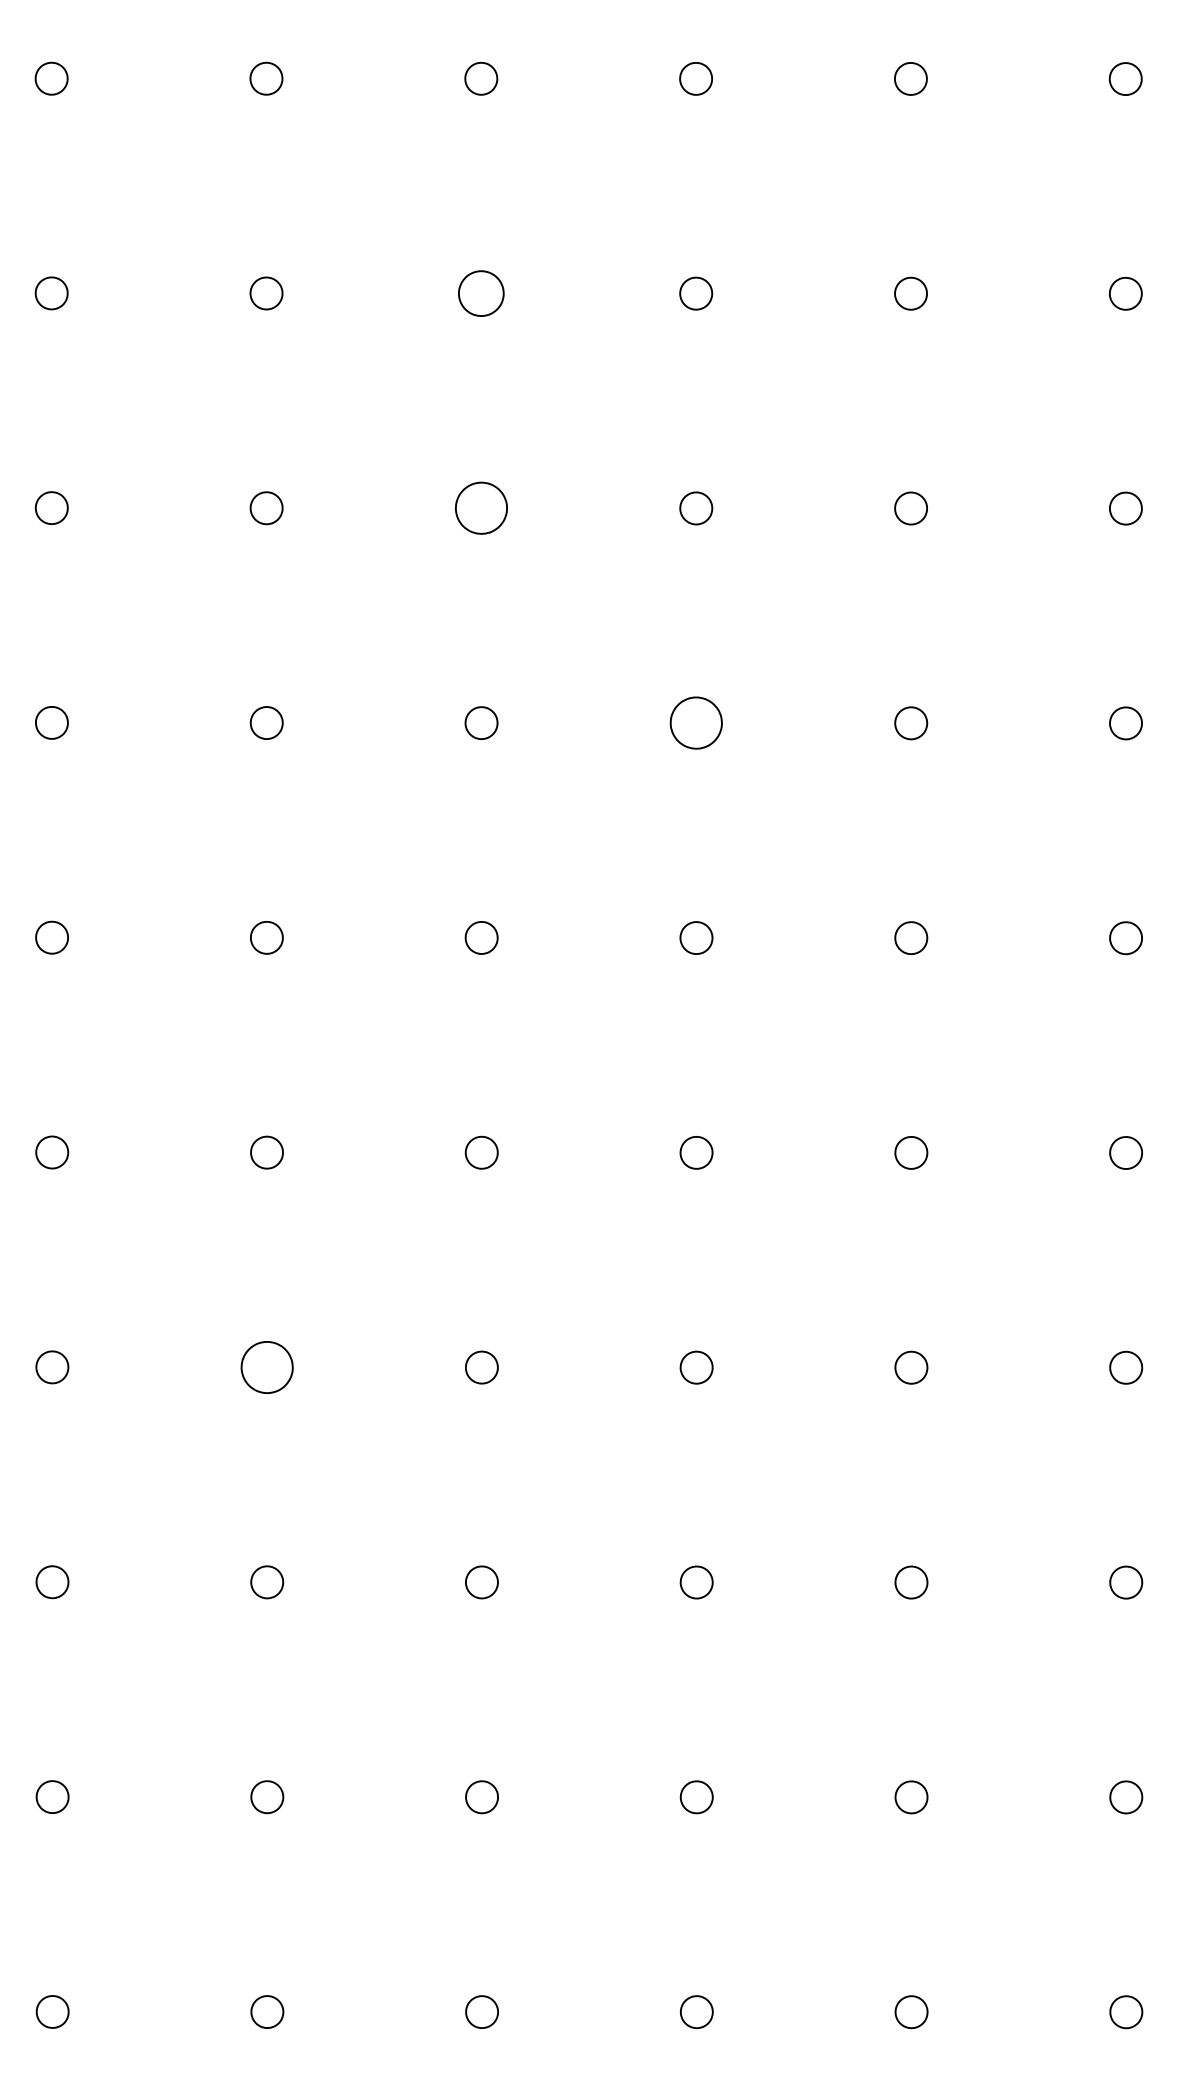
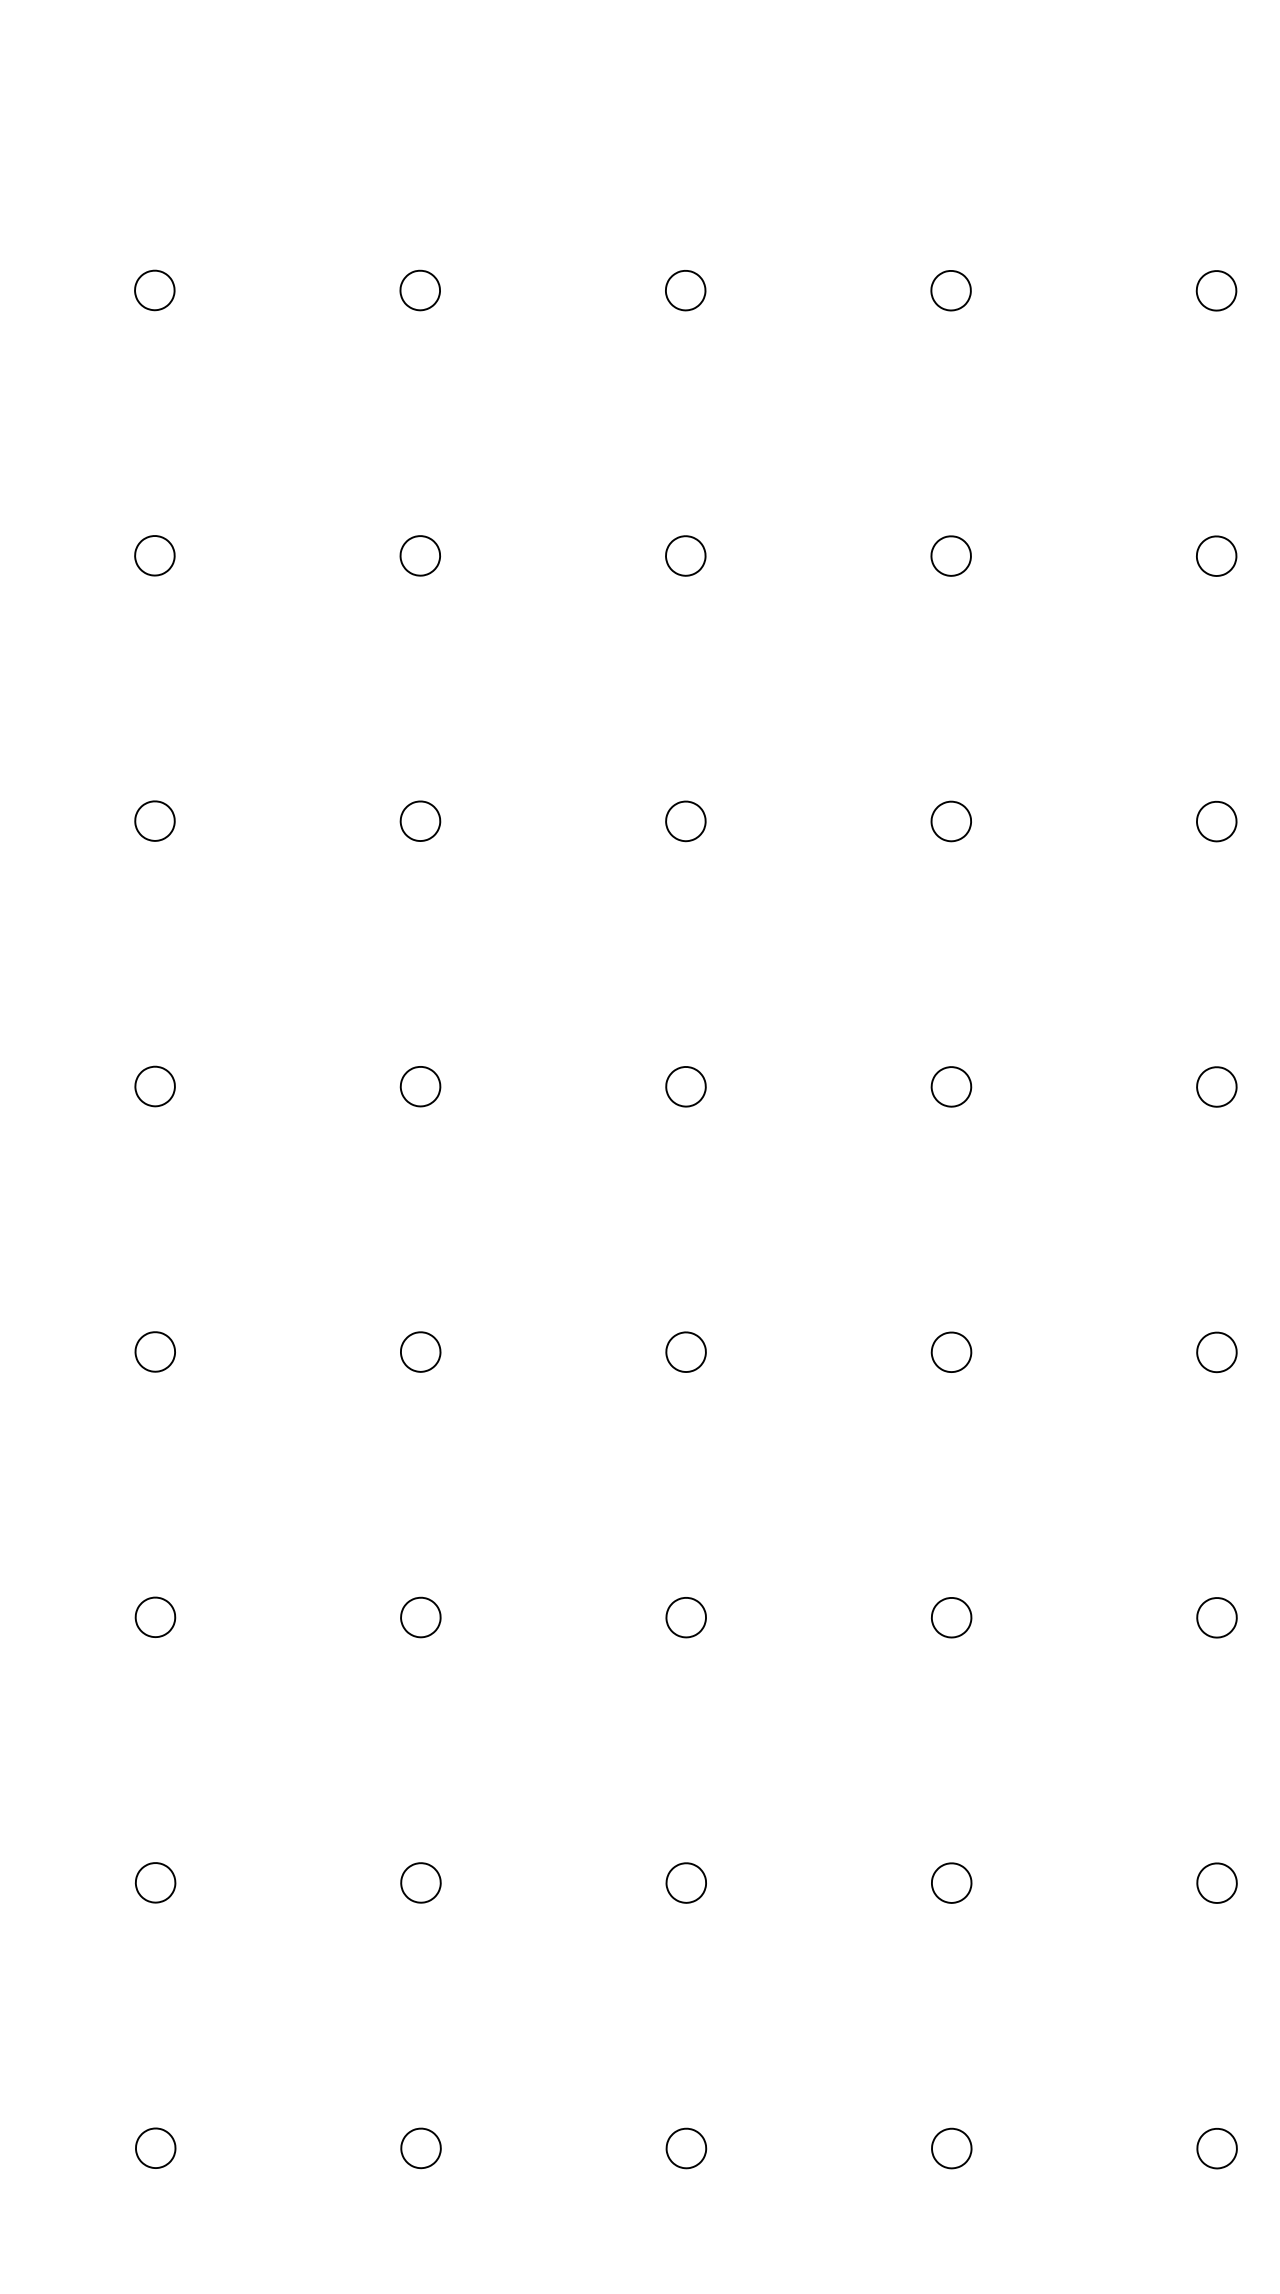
part: (481, 293) -> (420, 555), size x0.71
part: (481, 508) -> (420, 821), size x0.62
part: (696, 723) -> (686, 1087), size x0.62
part: (266, 1367) -> (154, 1882), size x0.62

